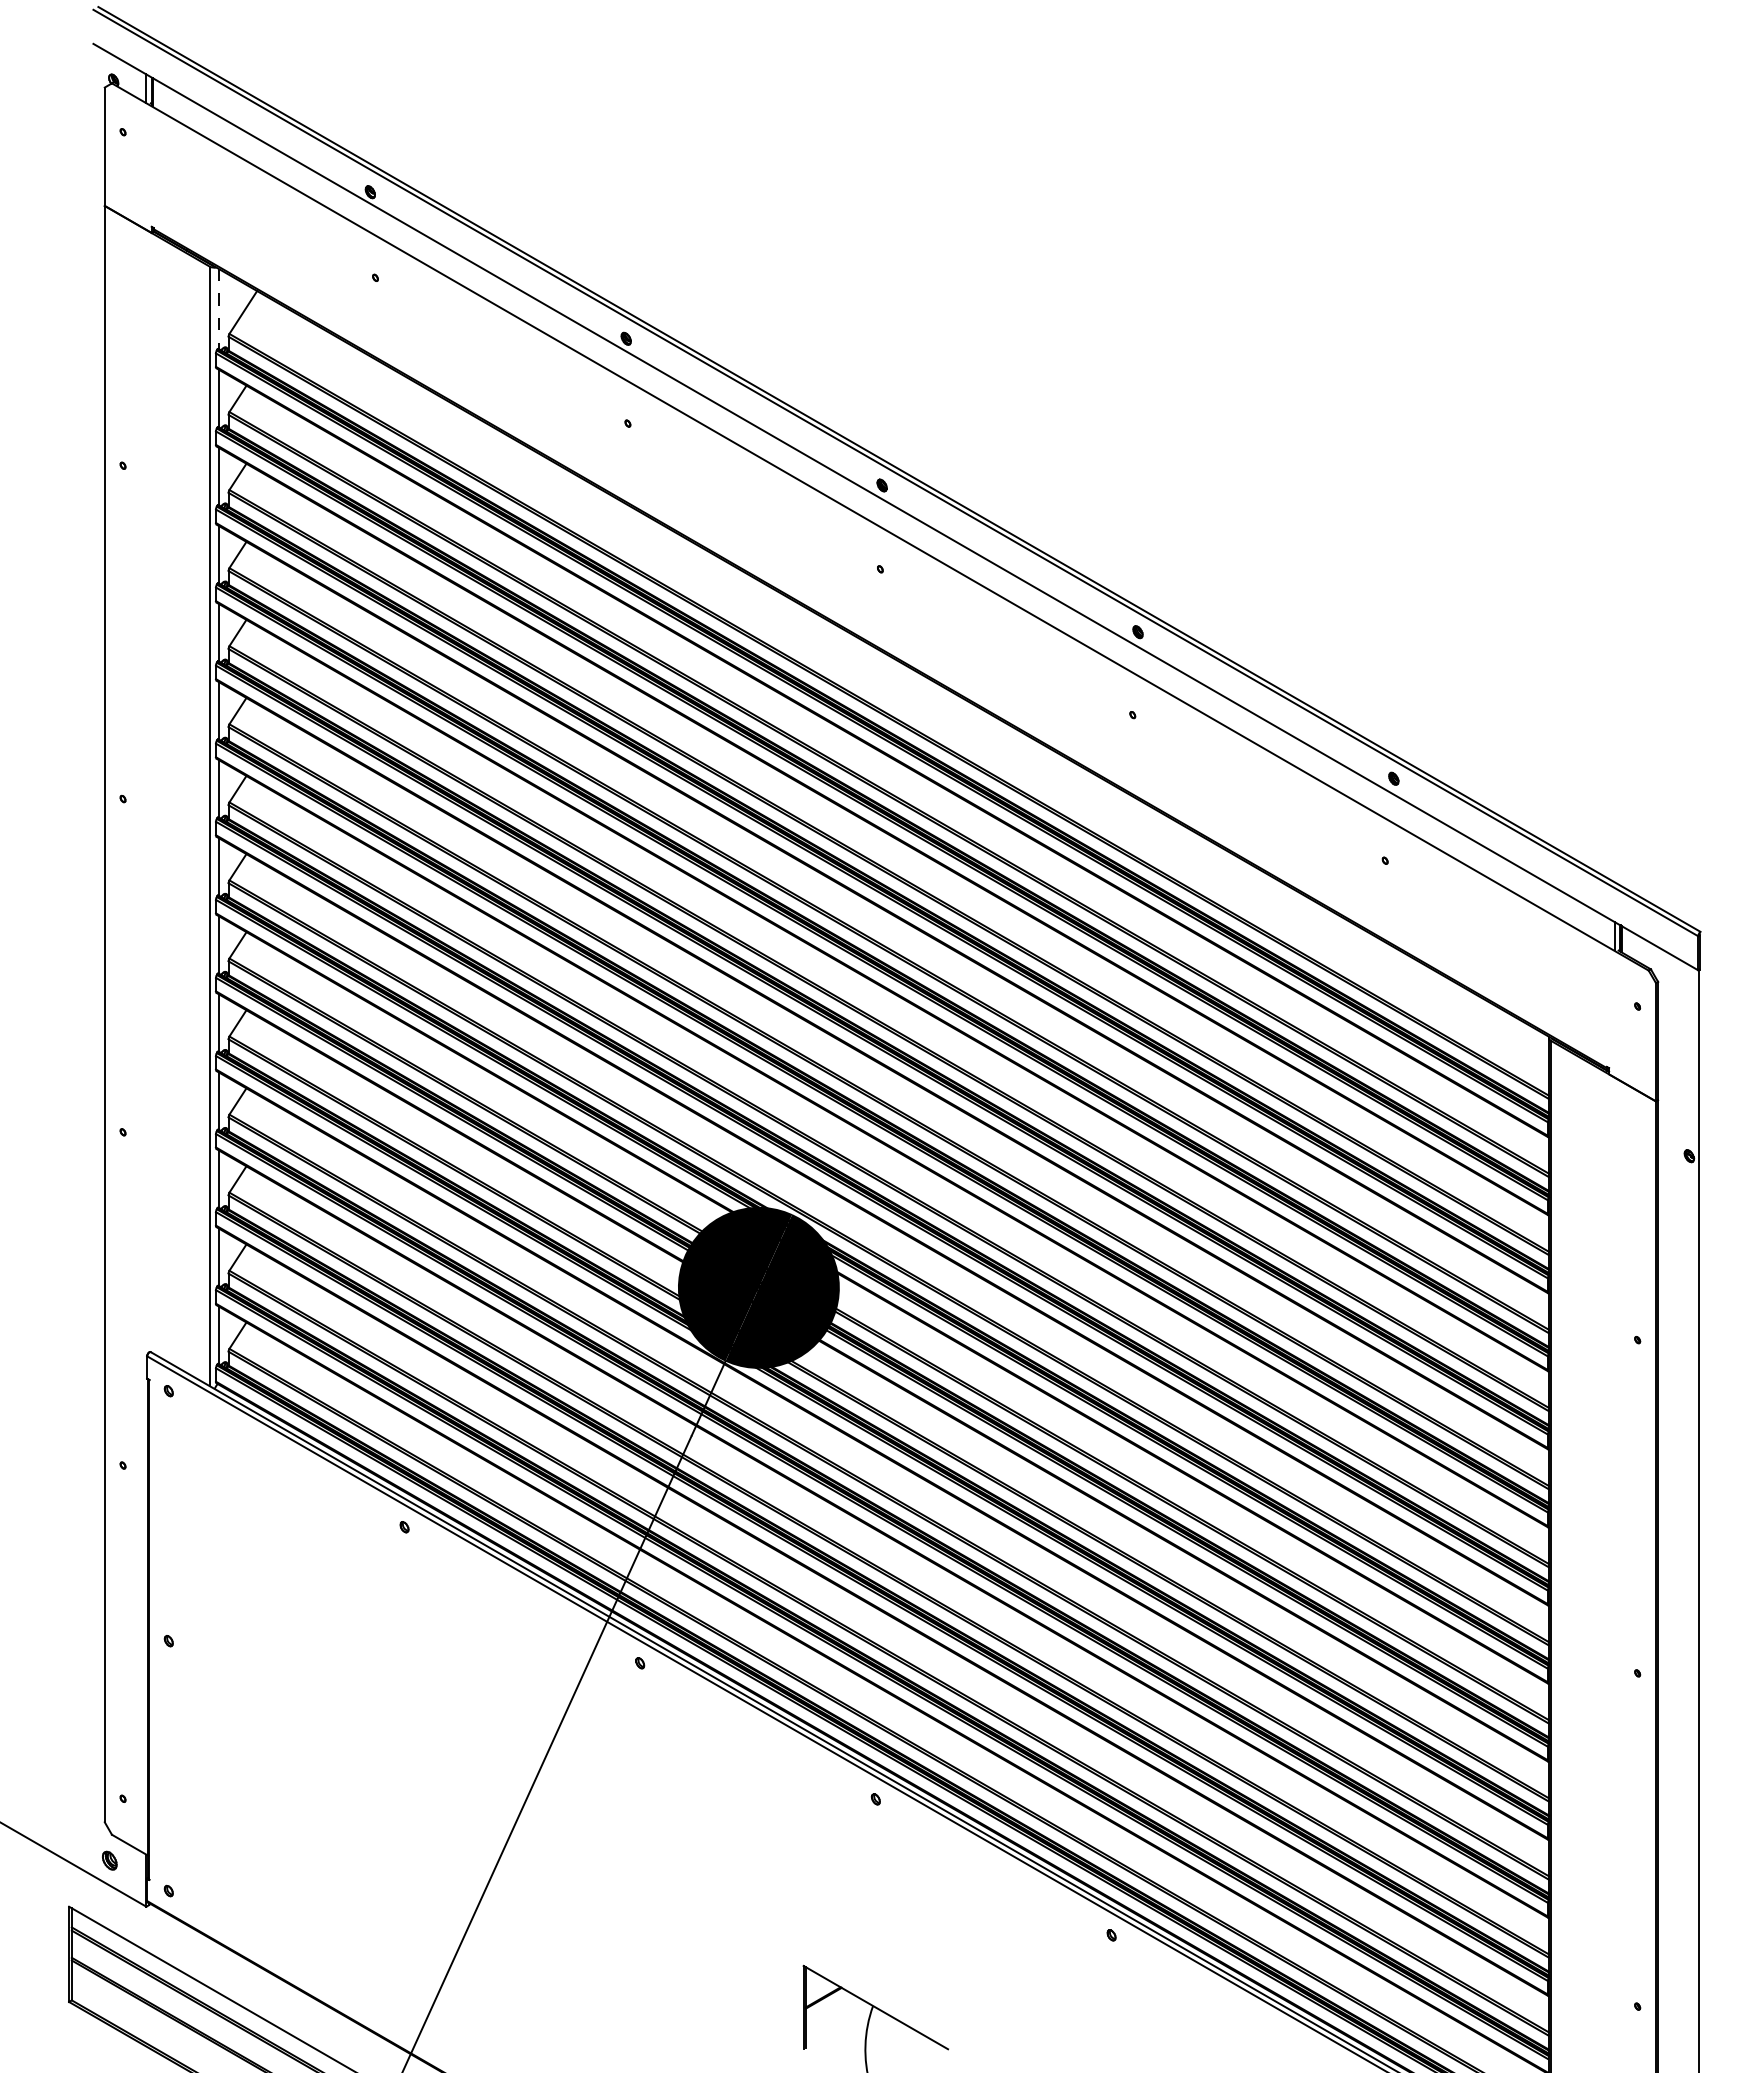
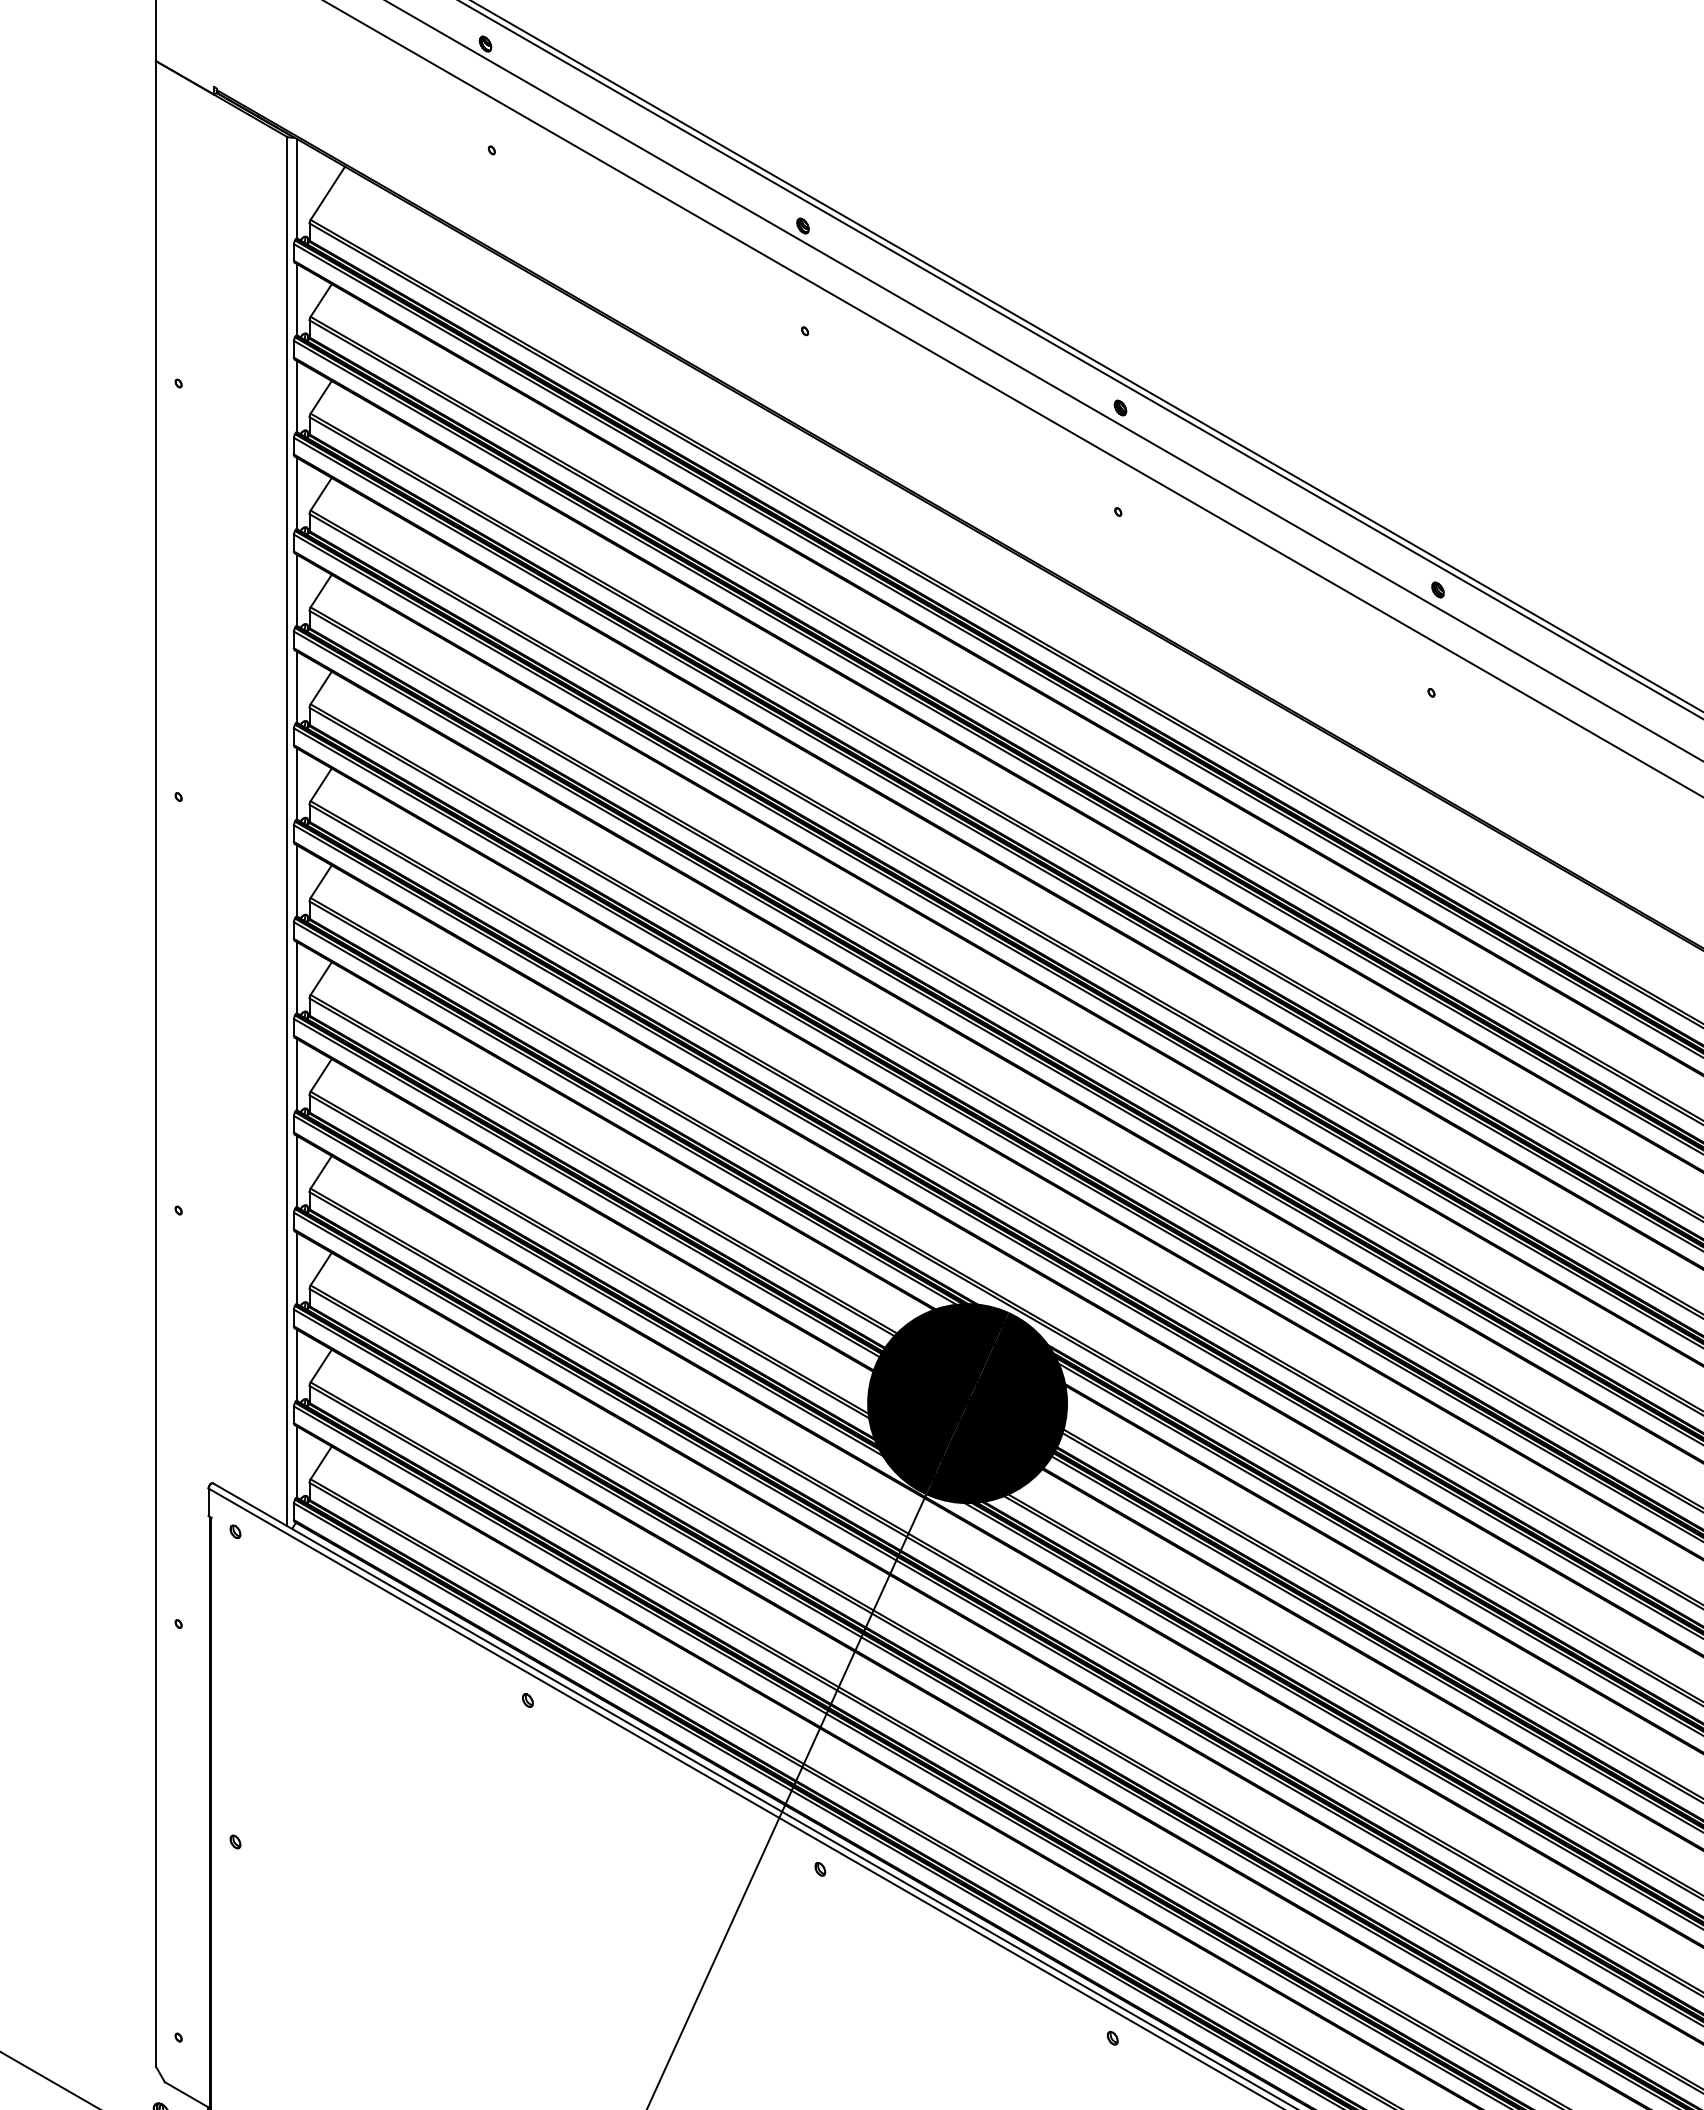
line: (218, 309) -> (297, 189), dashed -> solid

